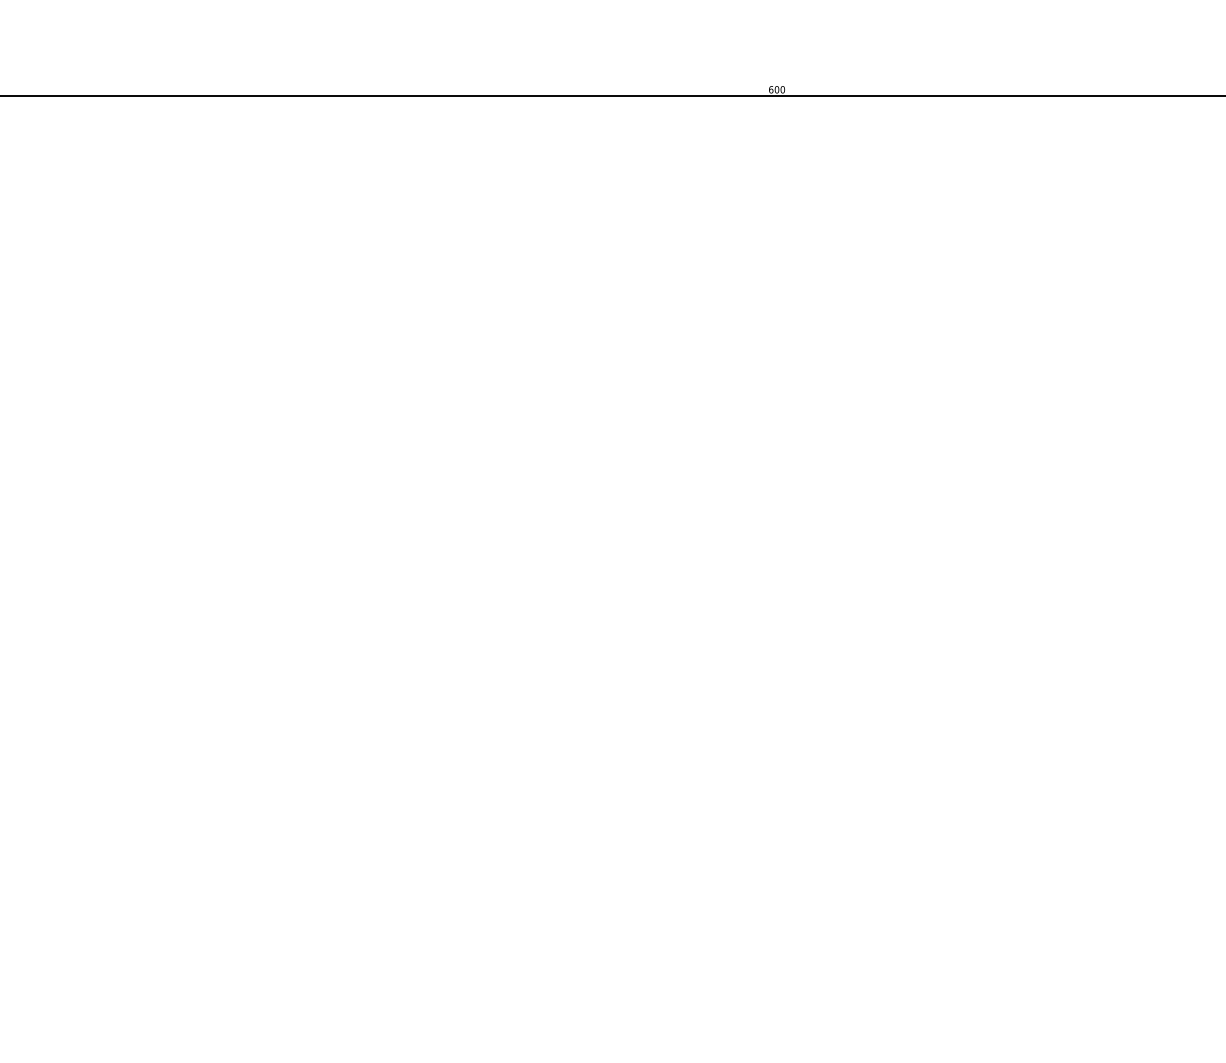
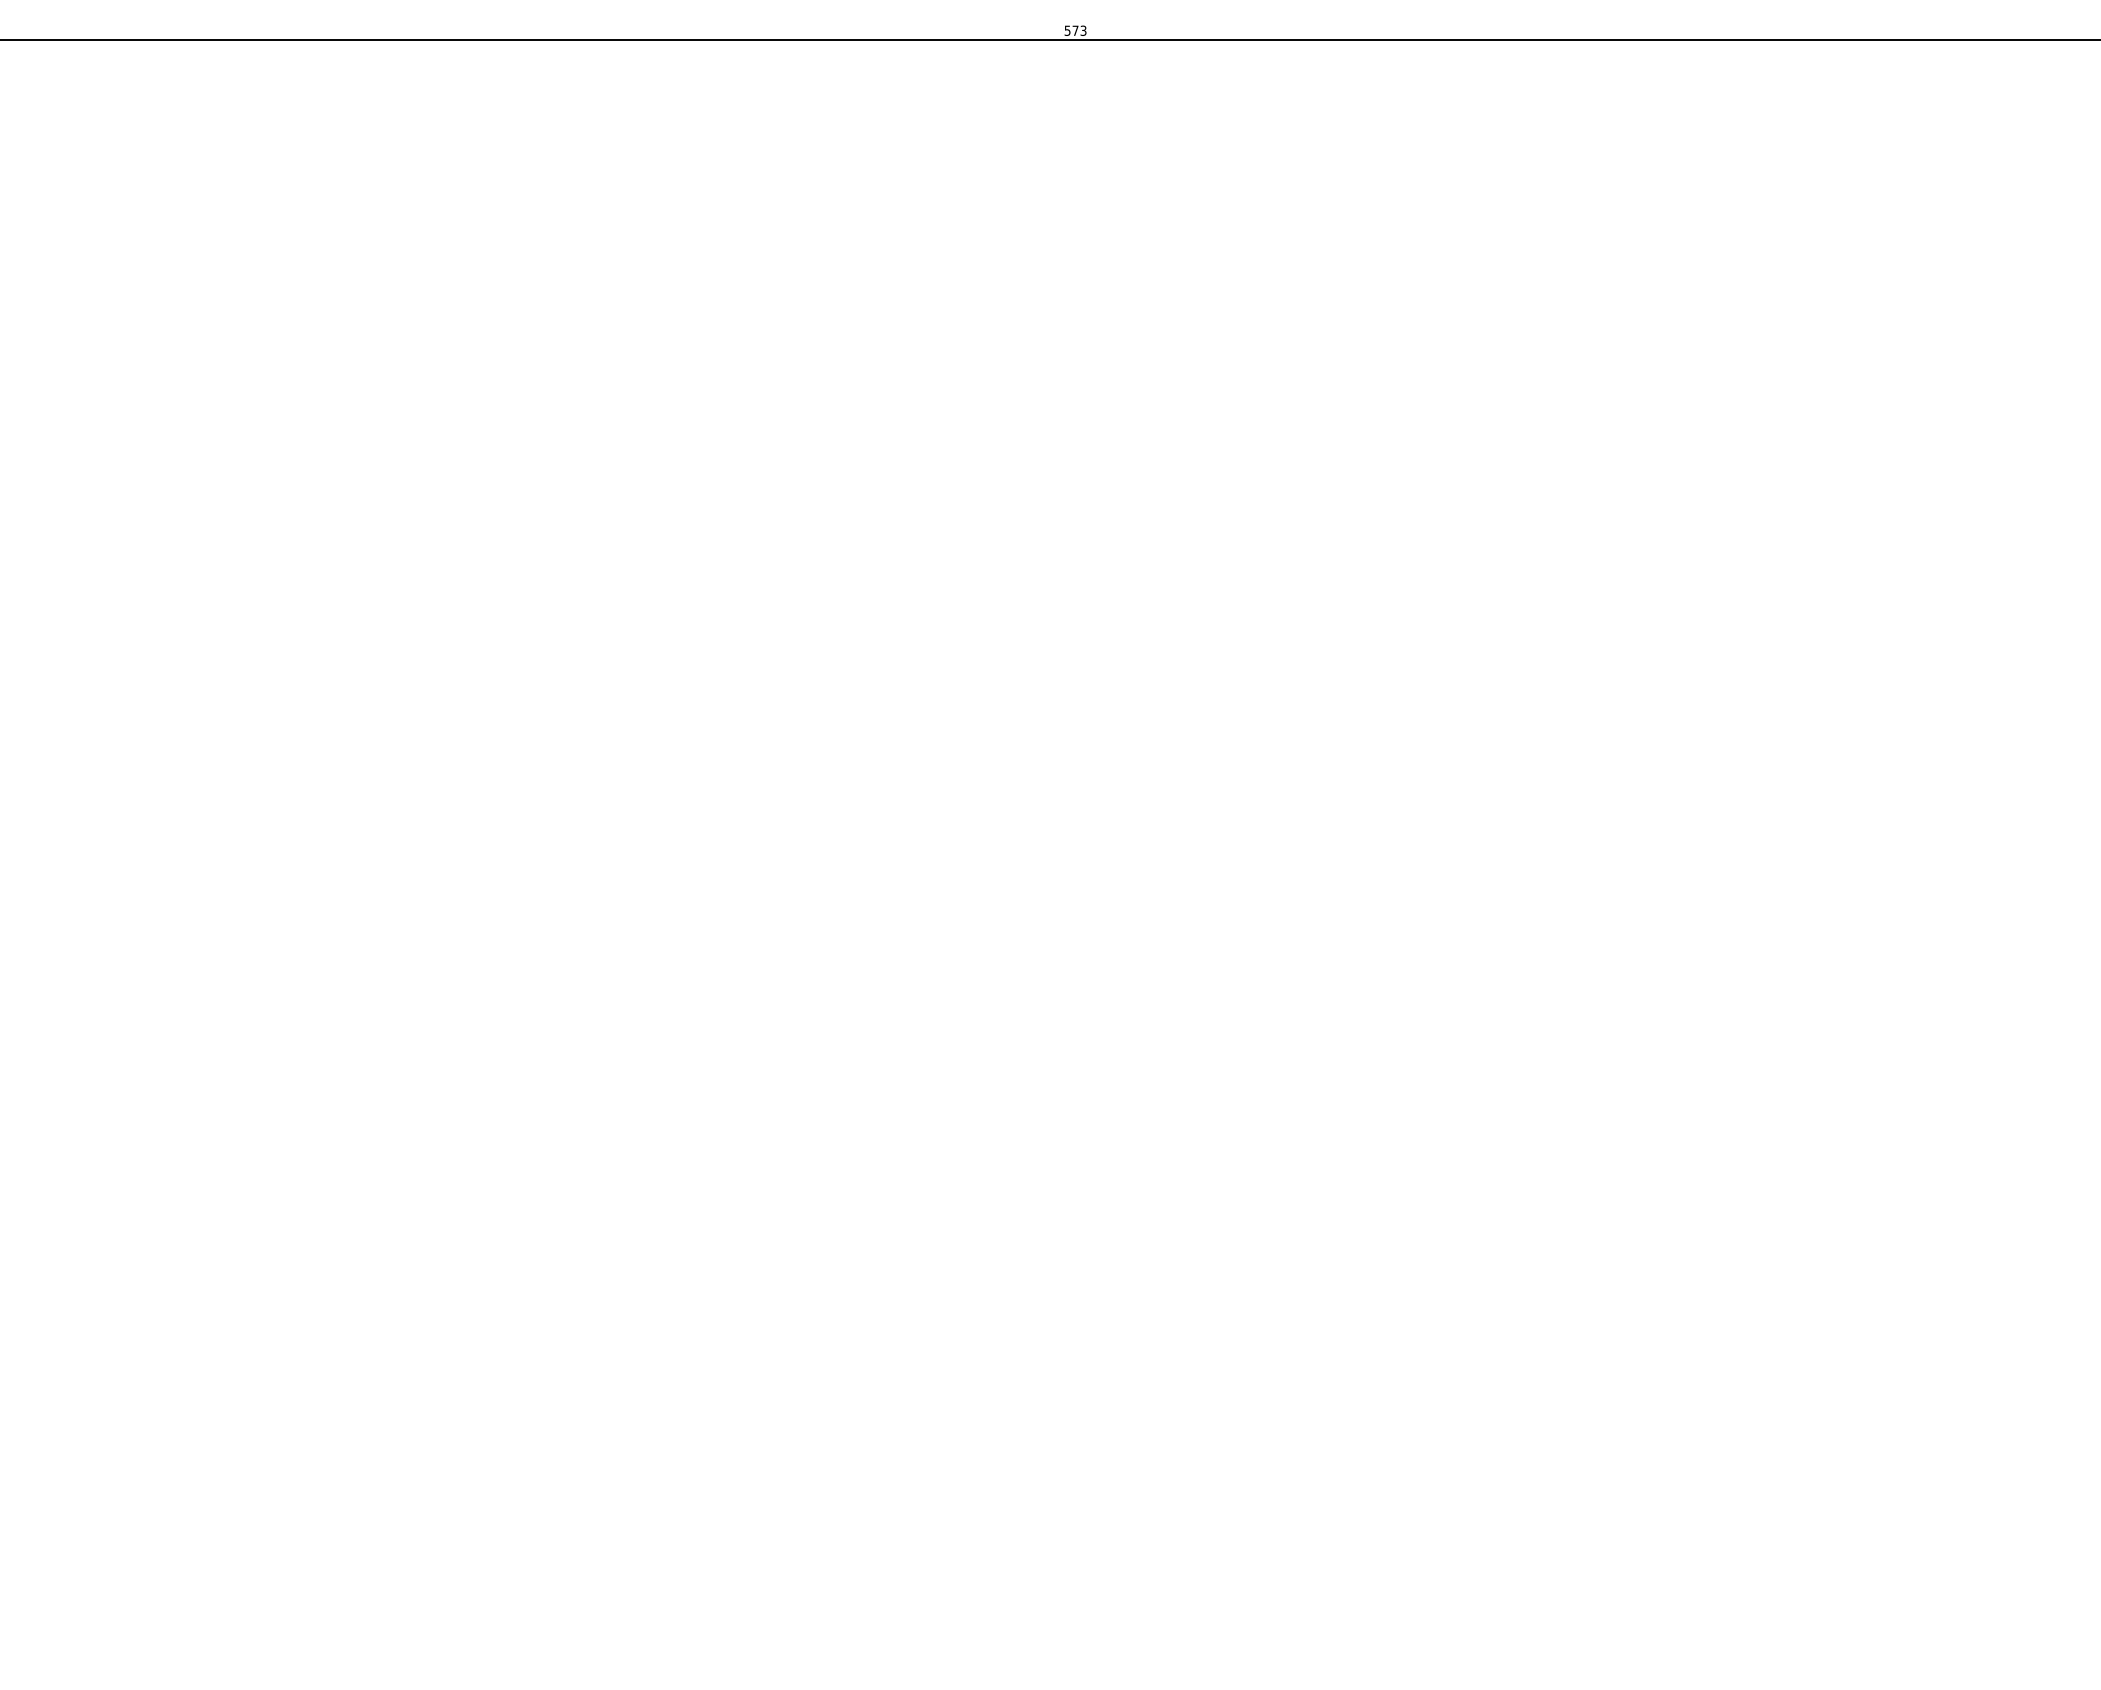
text: (776, 89) -> (1075, 30), 600 -> 573

